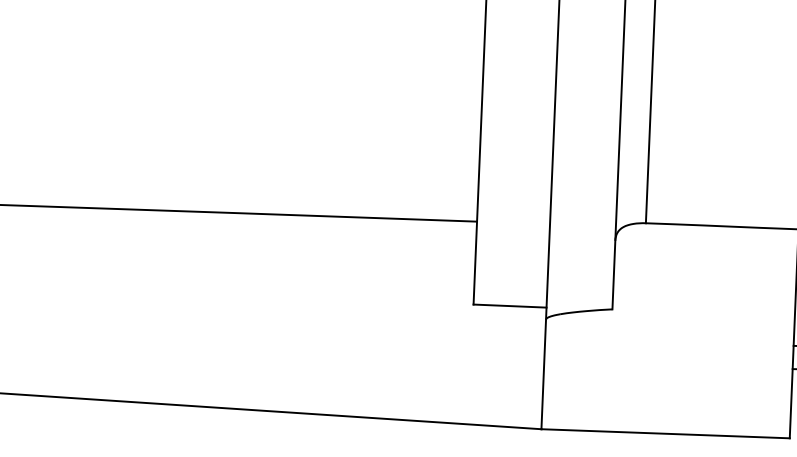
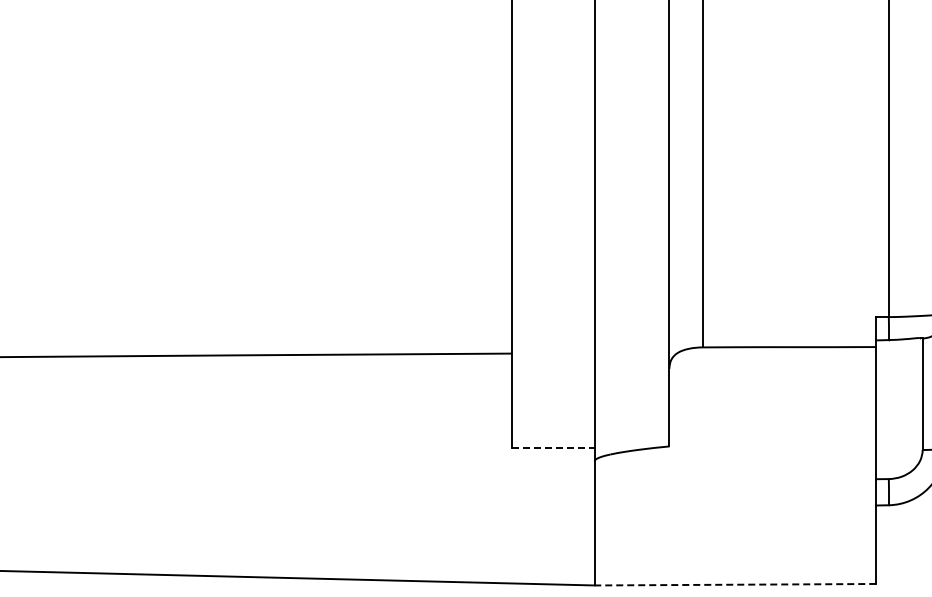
line: (510, 306) -> (553, 447), solid -> dashed
line: (665, 433) -> (735, 584), solid -> dashed

